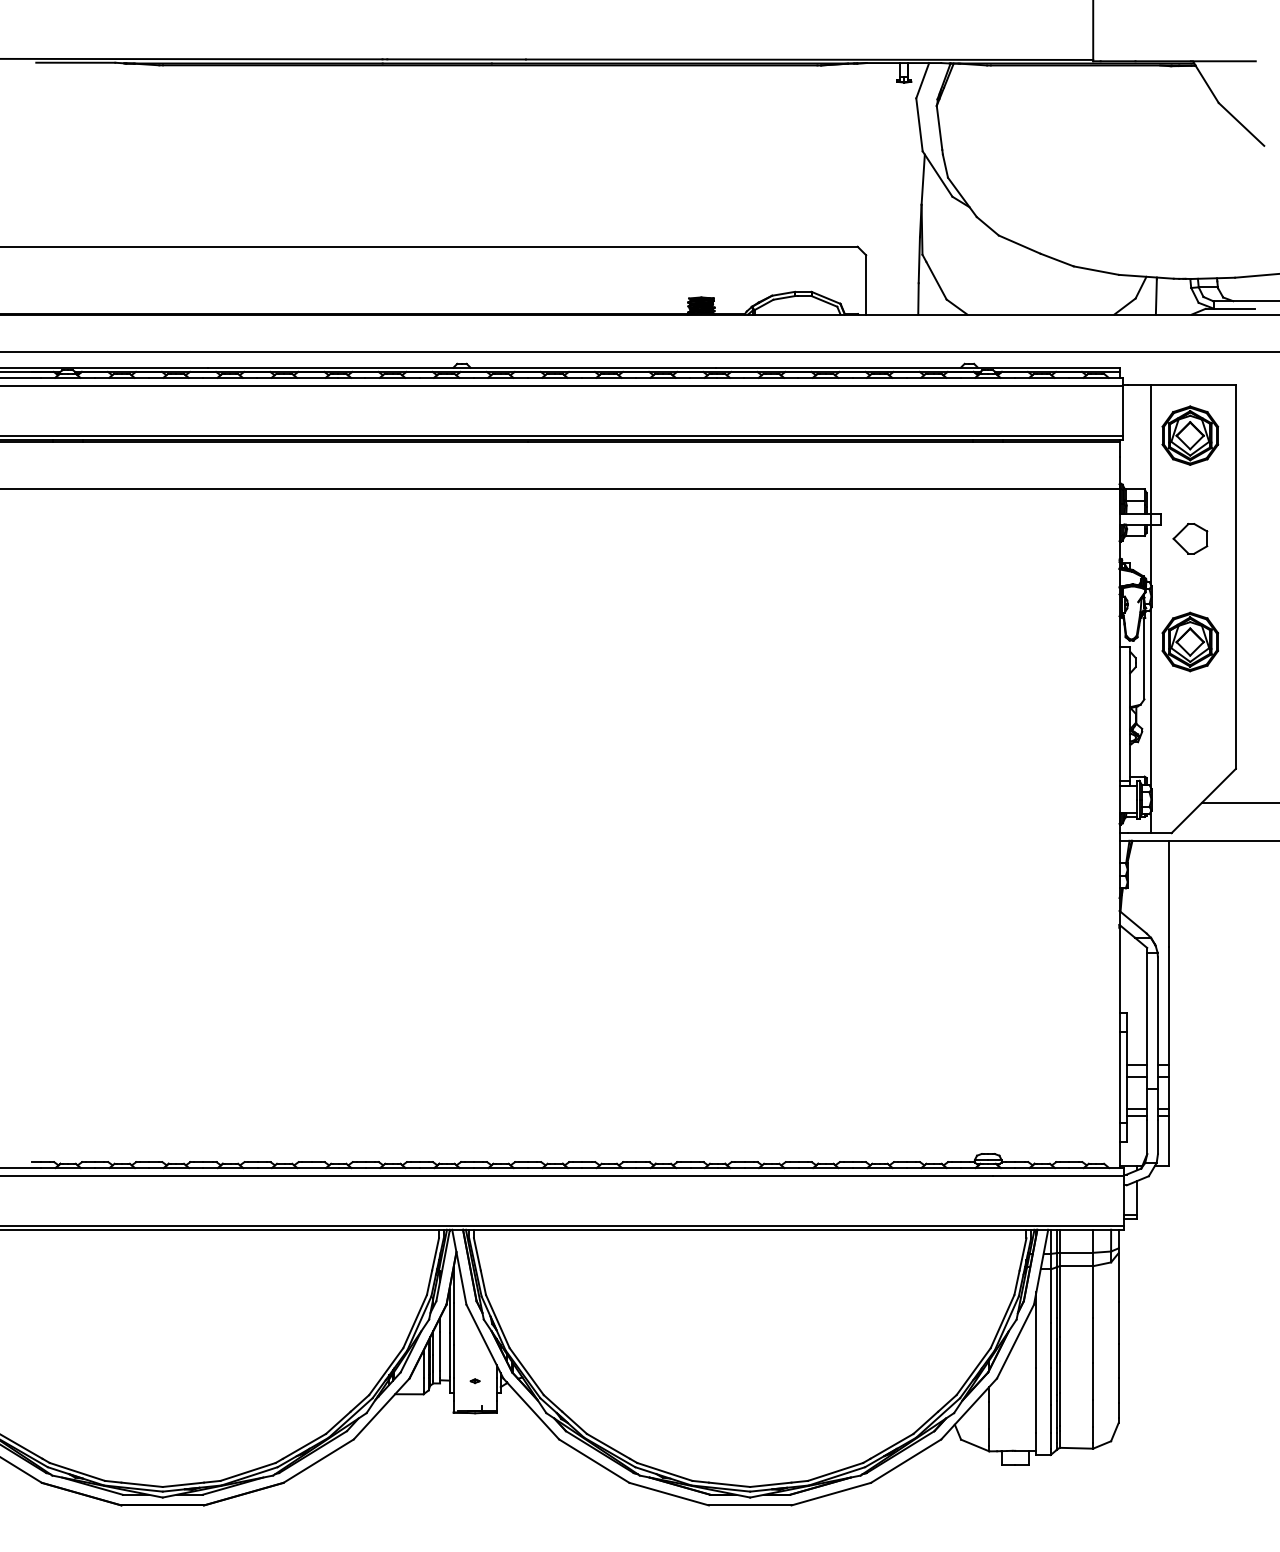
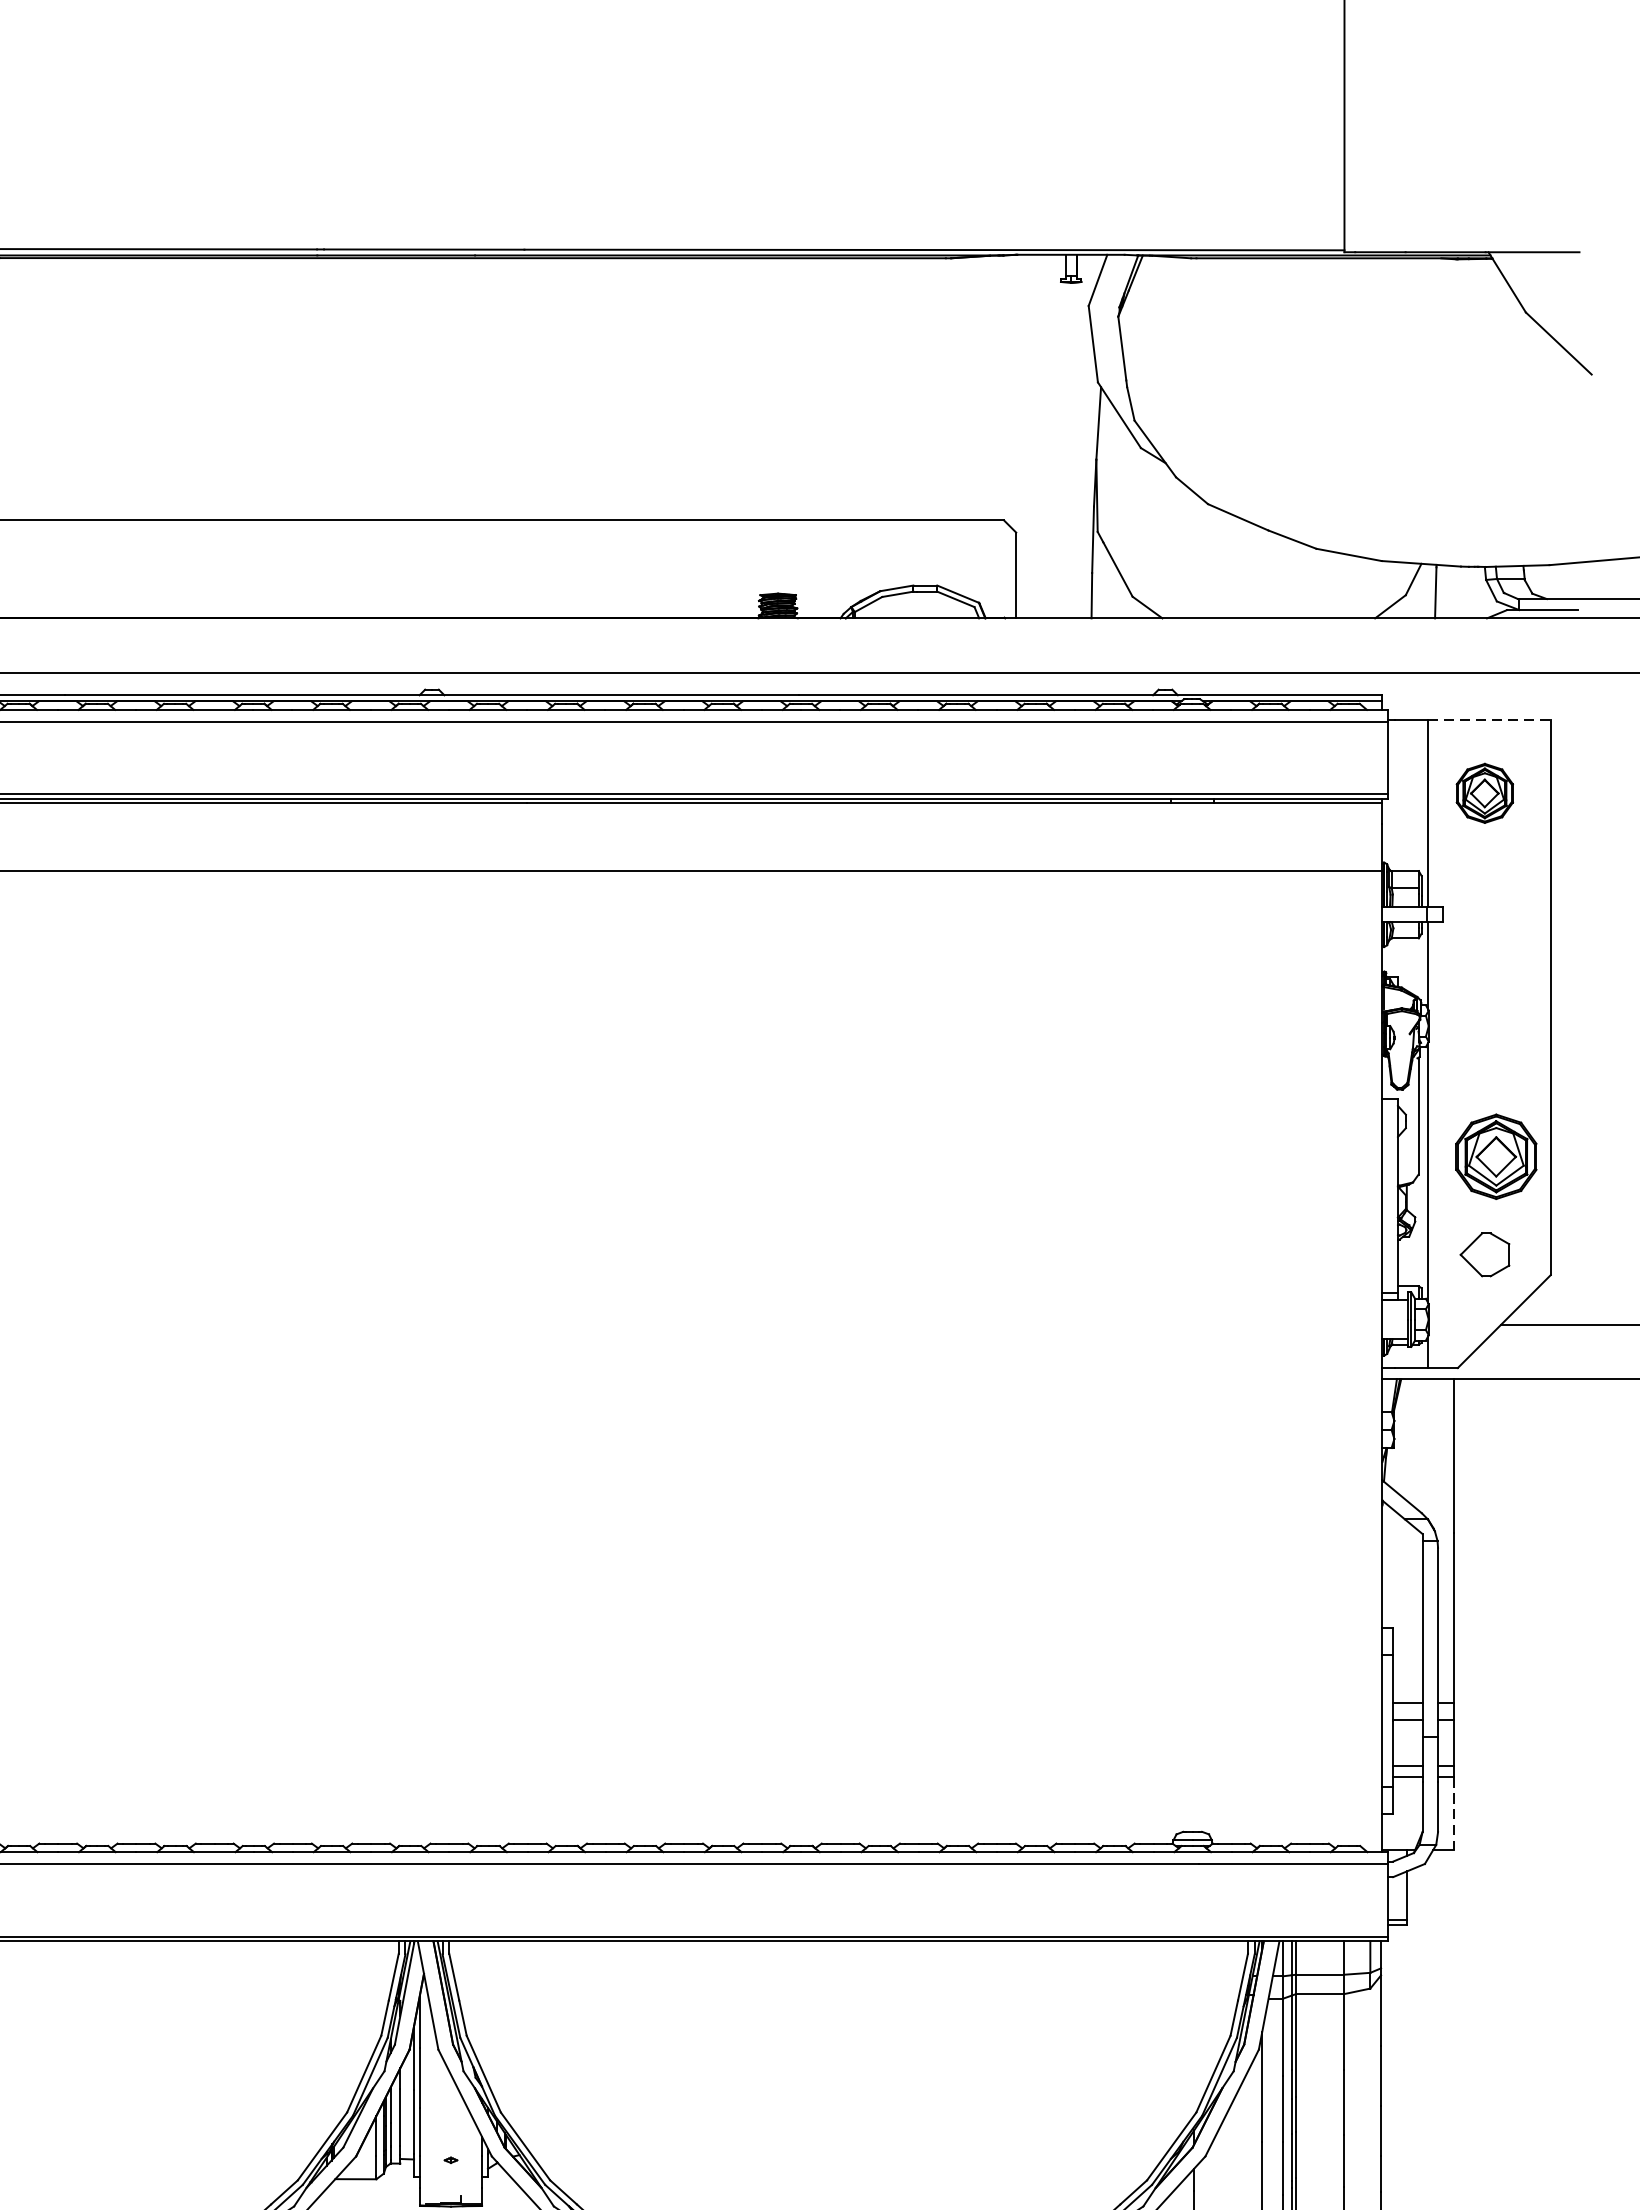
line: (1194, 384) -> (1490, 719), solid -> dashed
part: (1190, 435) -> (1485, 793), size x0.7
part: (1190, 538) -> (1485, 1254), moved
part: (1190, 641) -> (1496, 1156), moved
line: (1169, 1141) -> (1454, 1813), solid -> dashed

